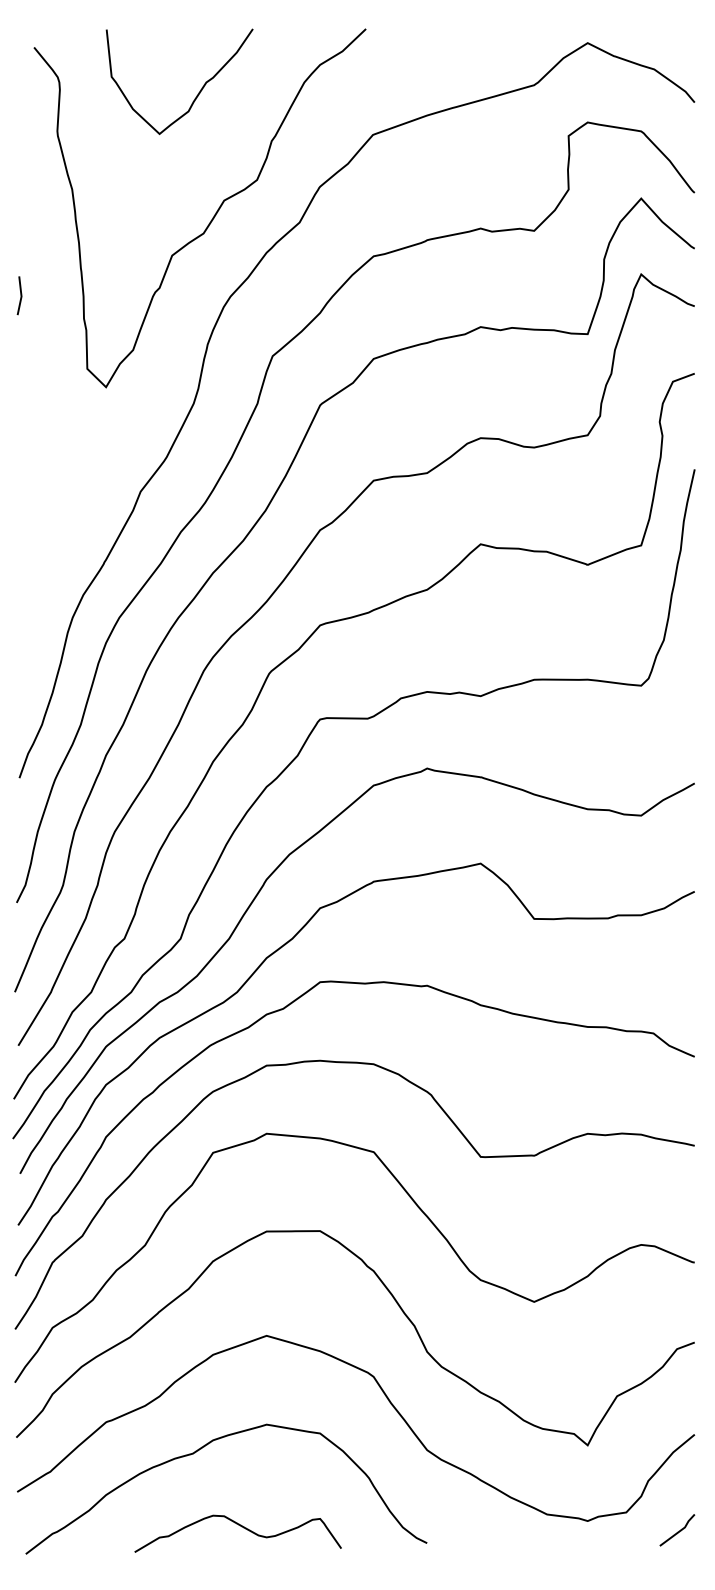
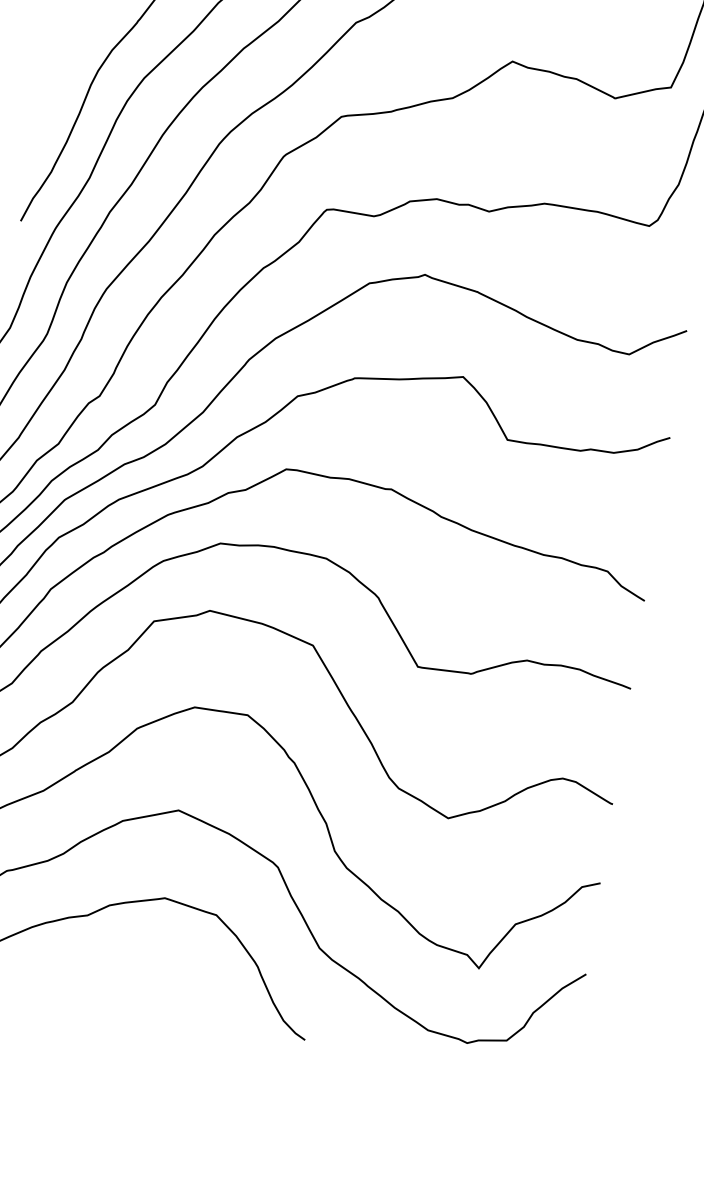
curve: (241, 1527) -> (124, 995), removed
line: (677, 1531) -> (554, 1067), removed

